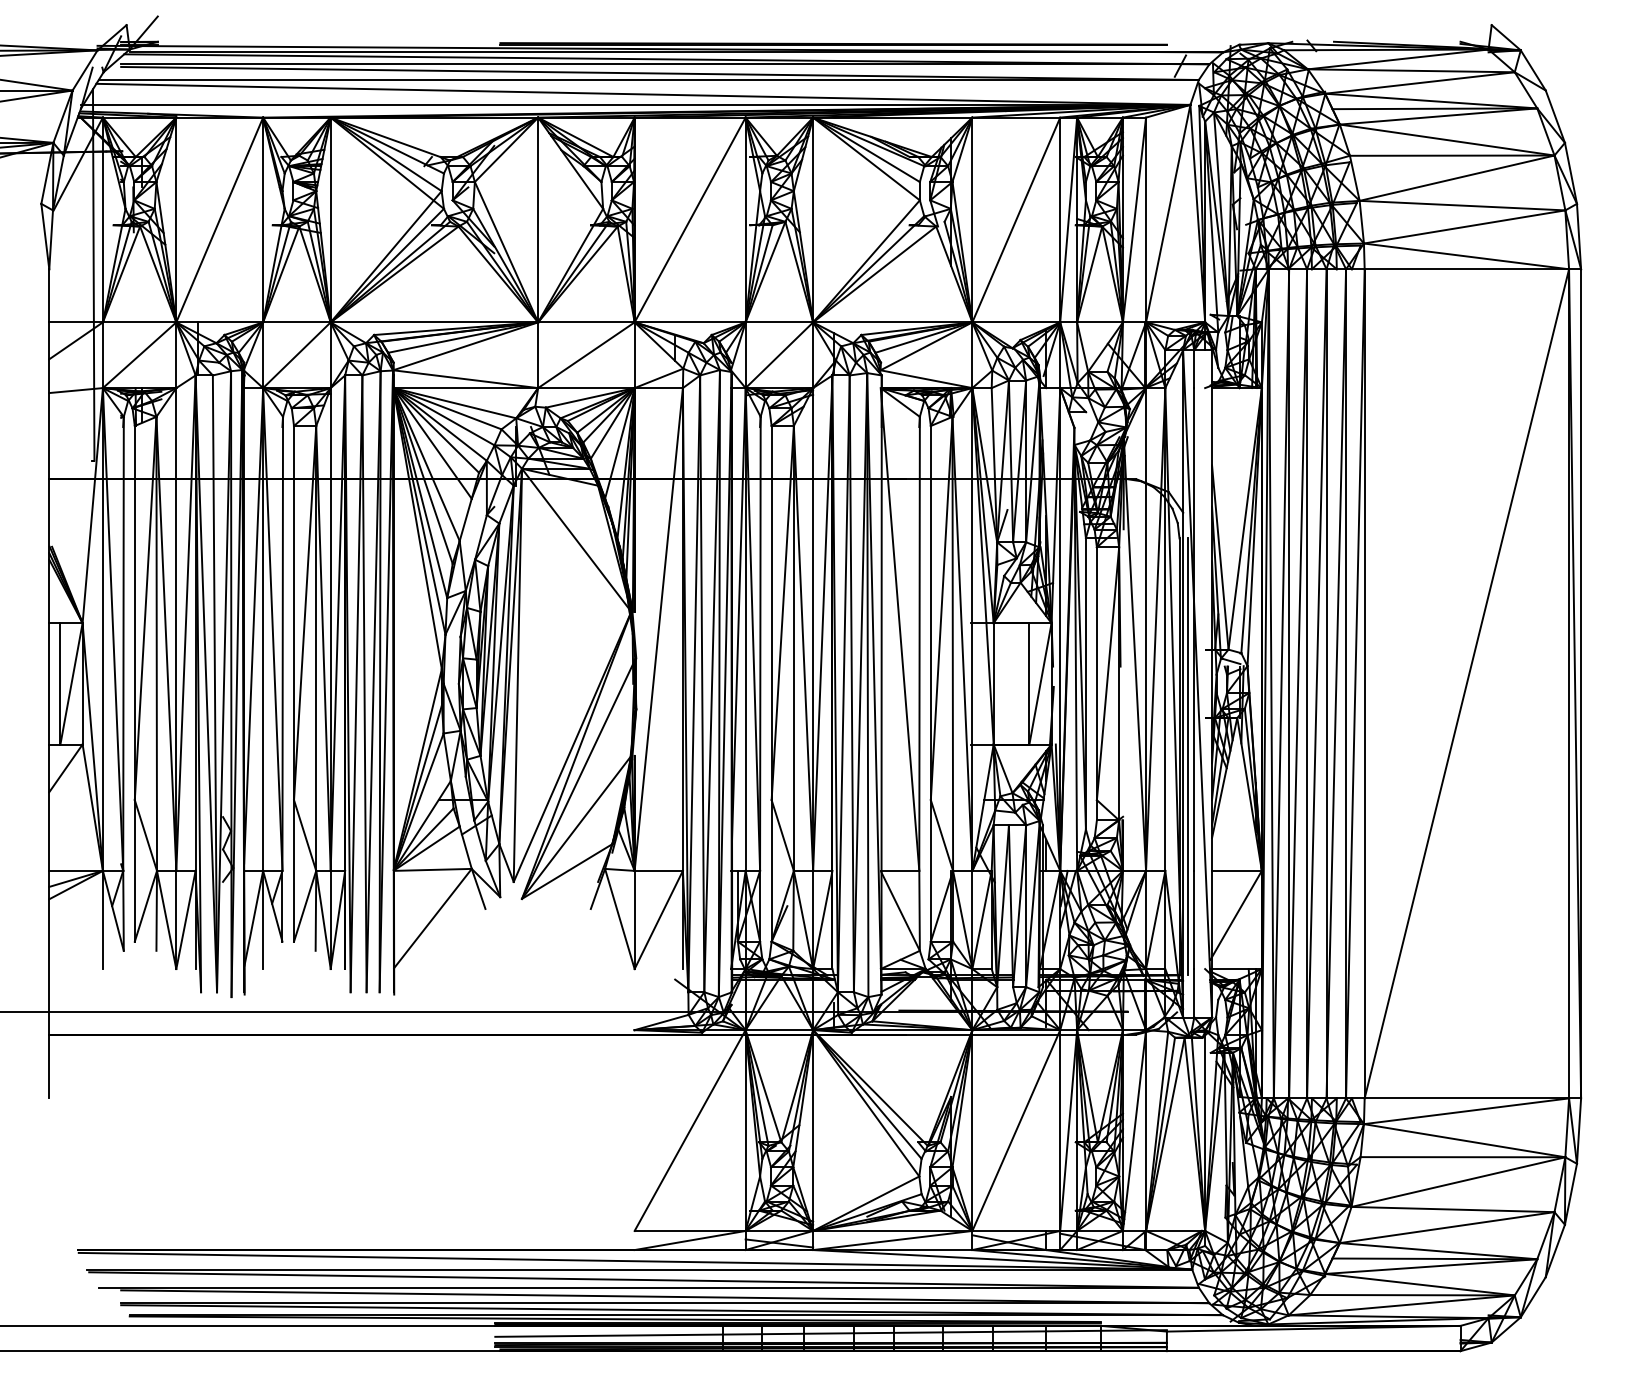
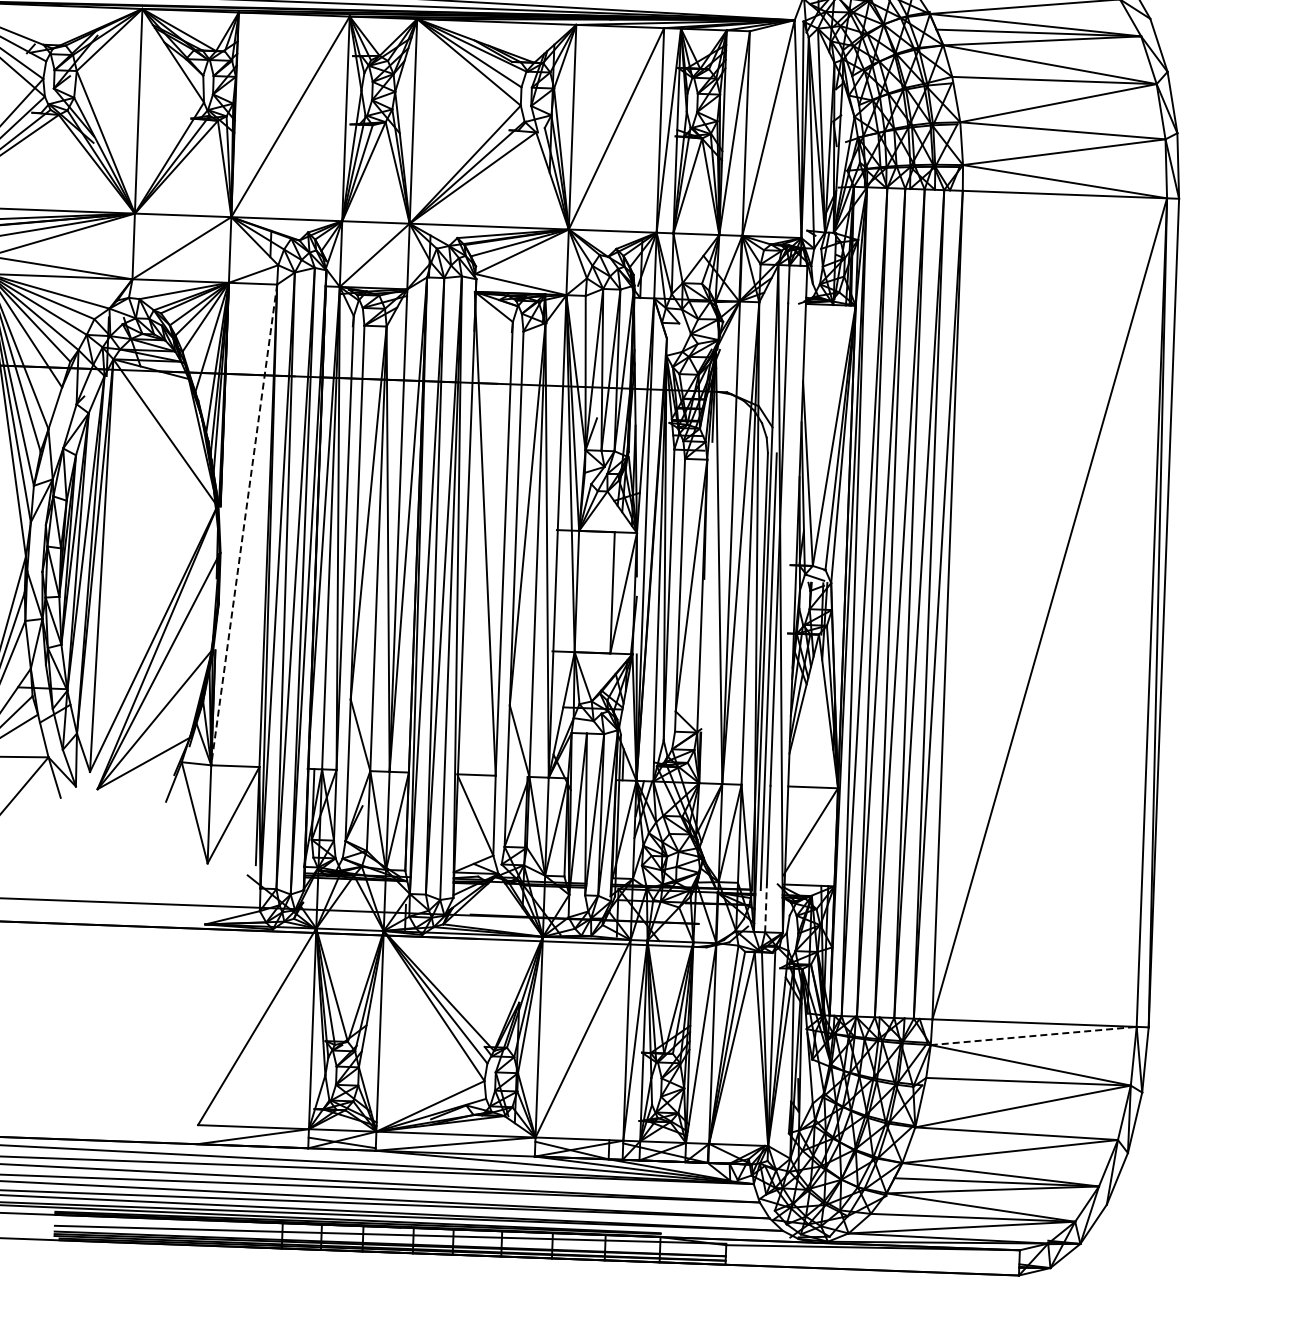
line: (658, 629) -> (243, 524), solid -> dashed
line: (1194, 992) -> (766, 907), solid -> dashed
line: (1467, 1111) -> (1034, 1036), solid -> dashed

